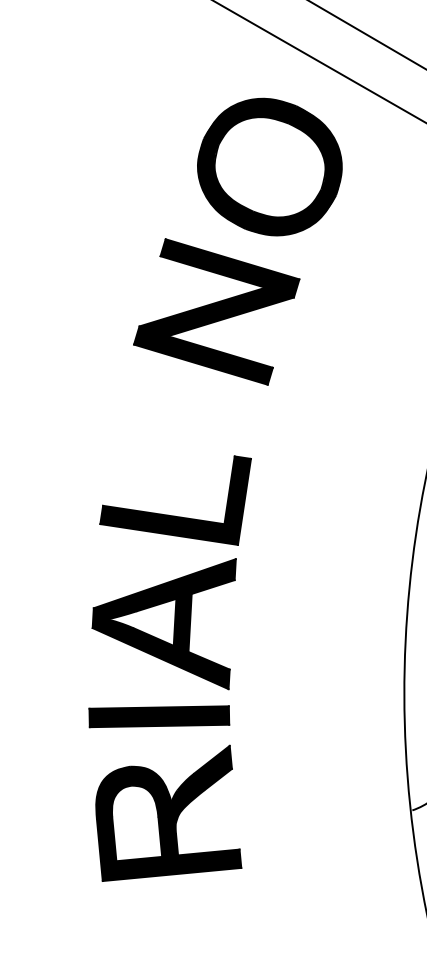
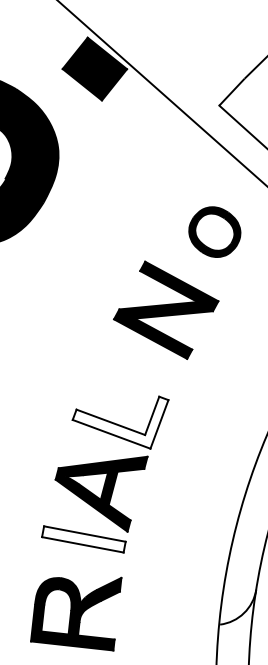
part: (269, 165) -> (214, 231), size x0.6
fill: (179, 512) -> (120, 422), removed
fill: (158, 716) -> (83, 539), removed
part: (167, 819) -> (76, 613), moved

